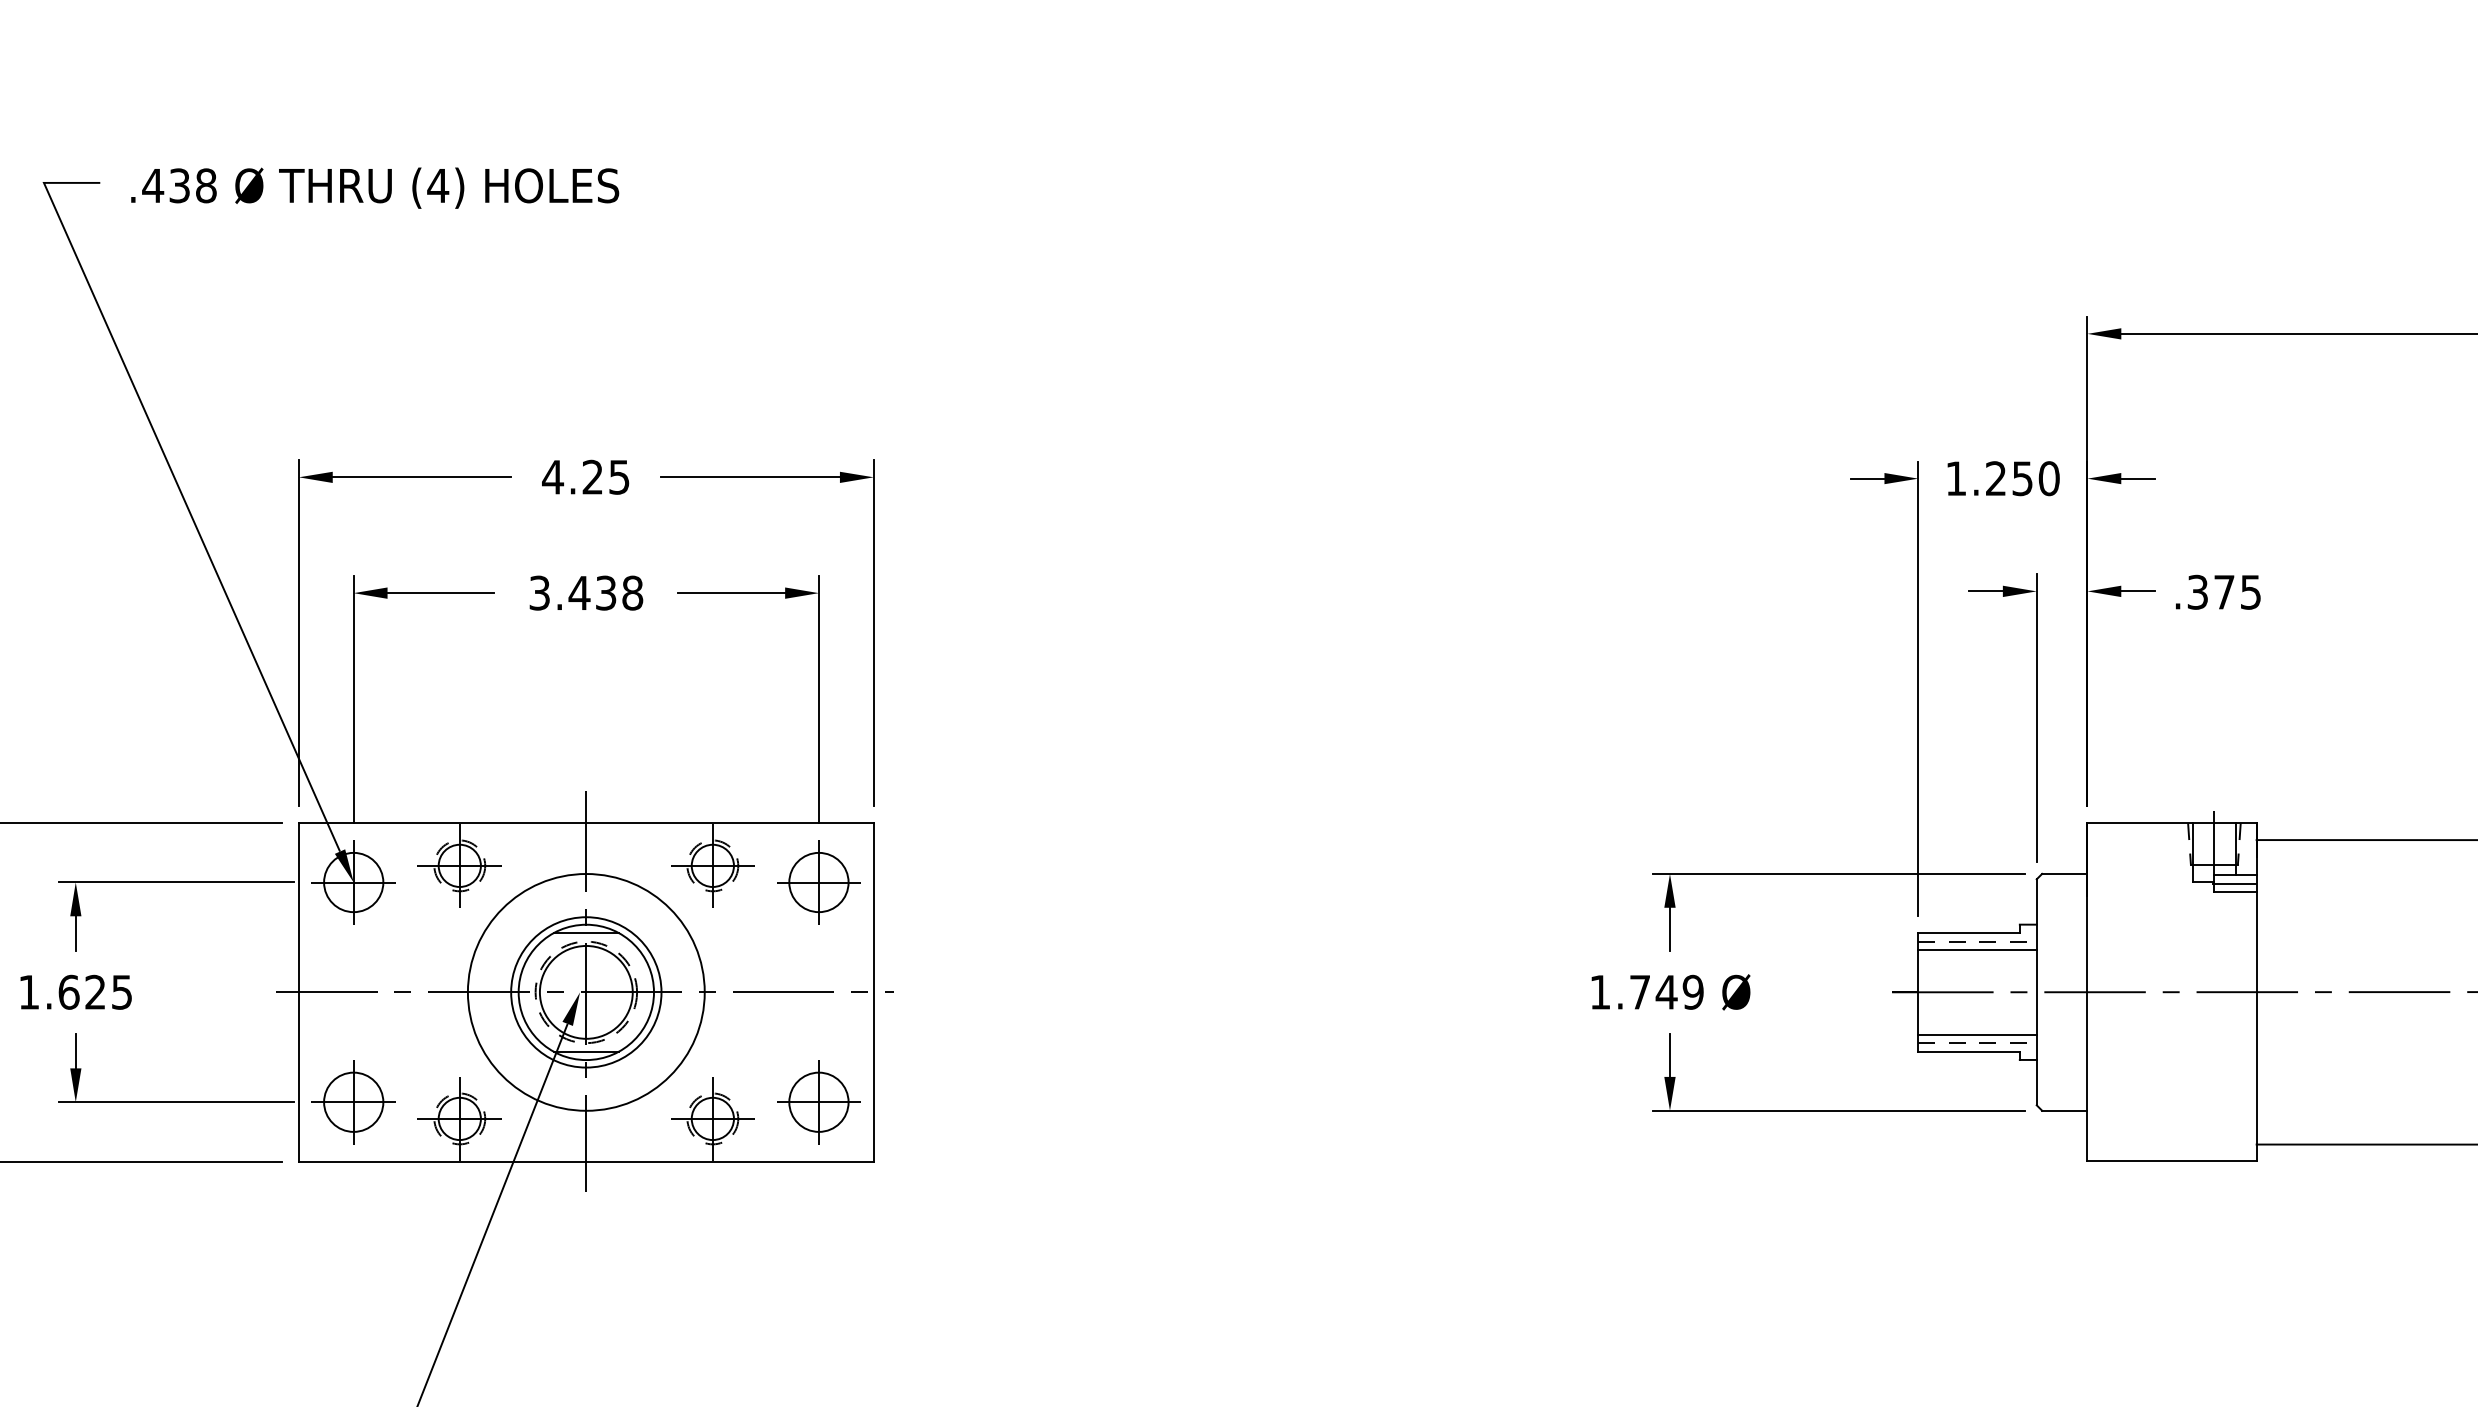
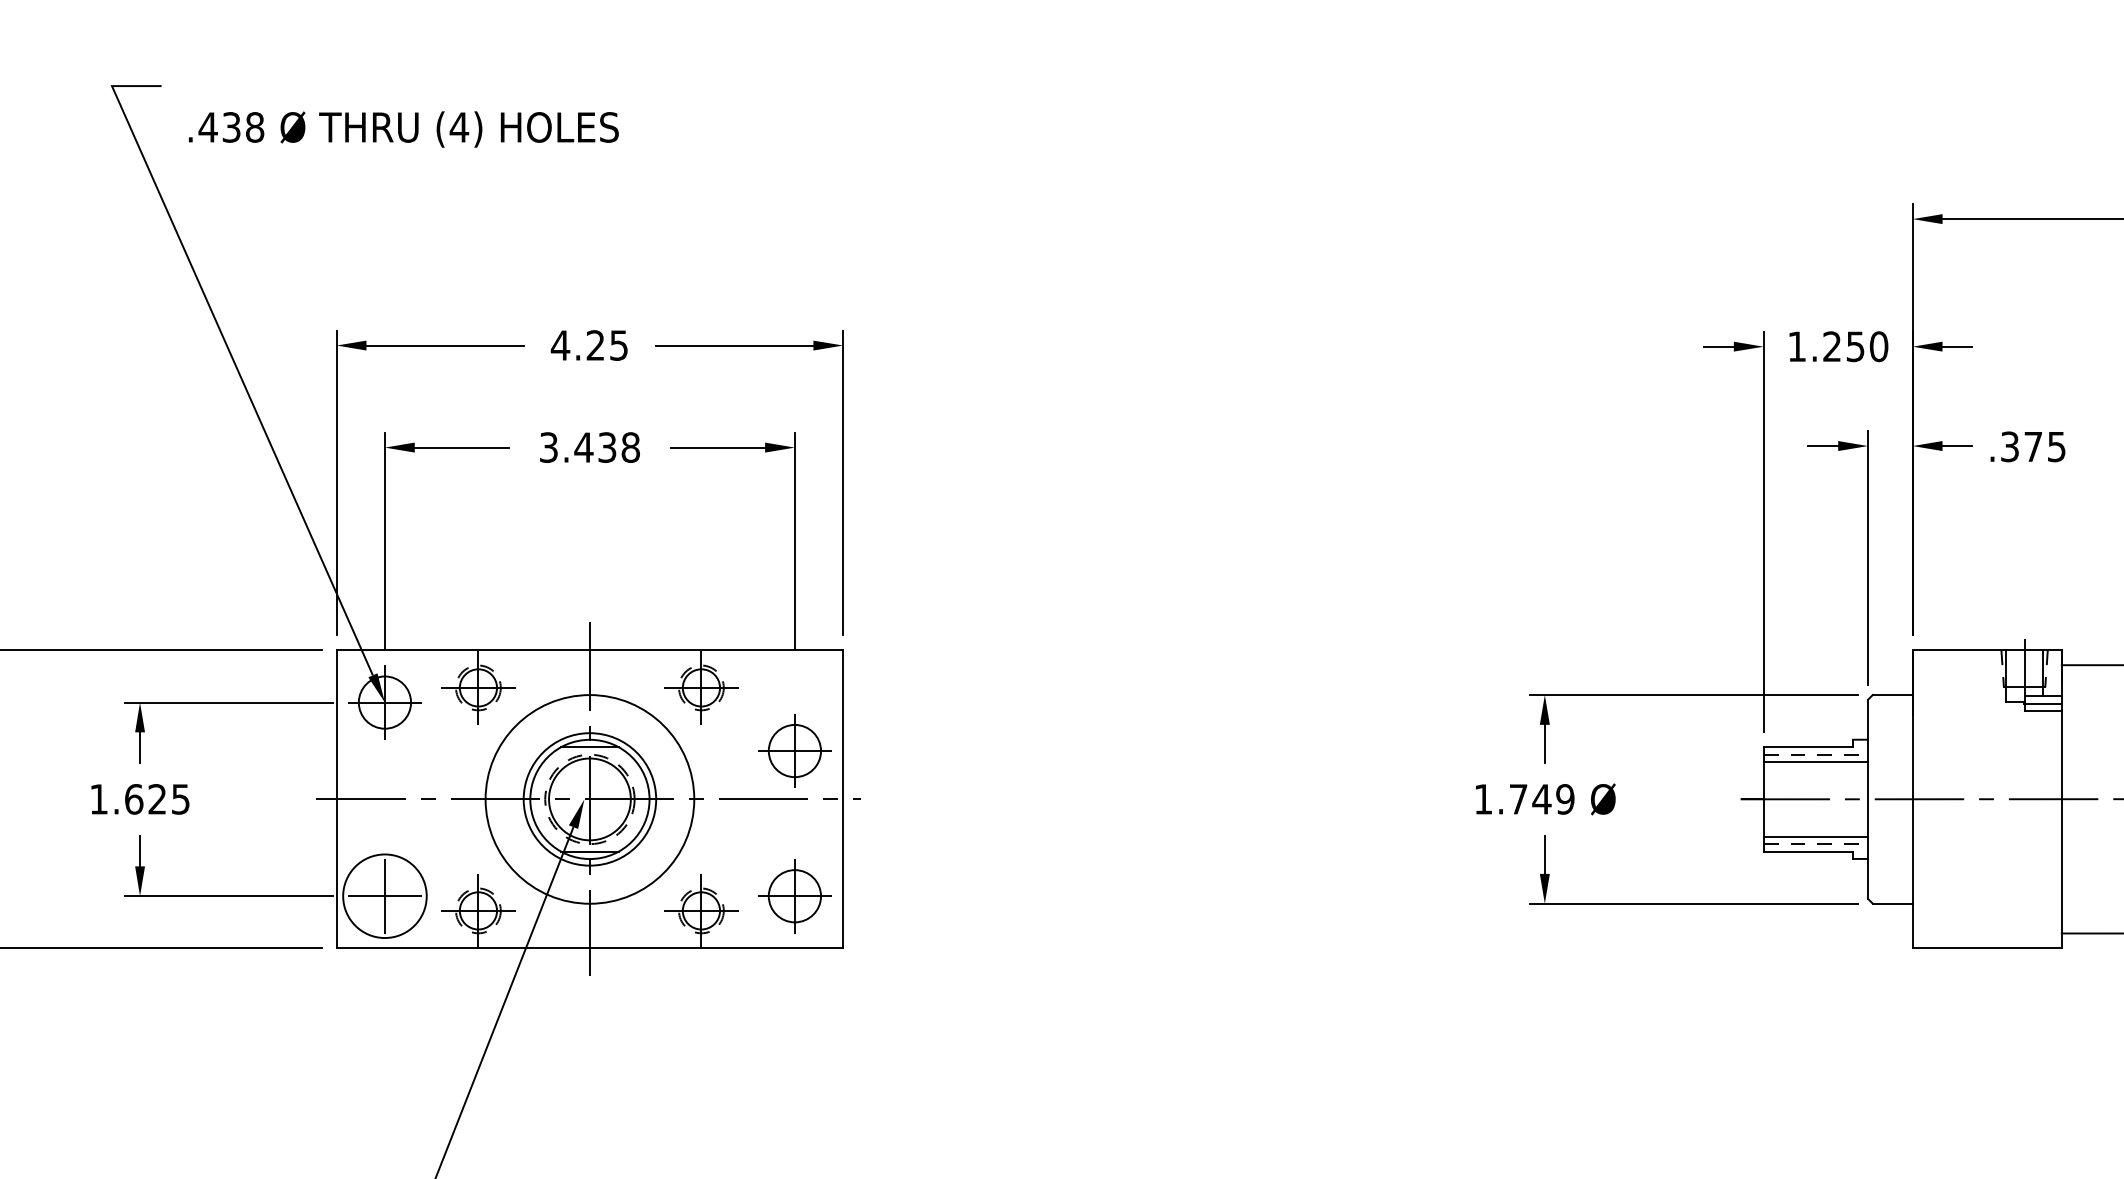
text: (375, 187) -> (404, 128), moved
part: (818, 882) -> (794, 751), moved
circle: (353, 1101) -> (384, 895), size x1.6

